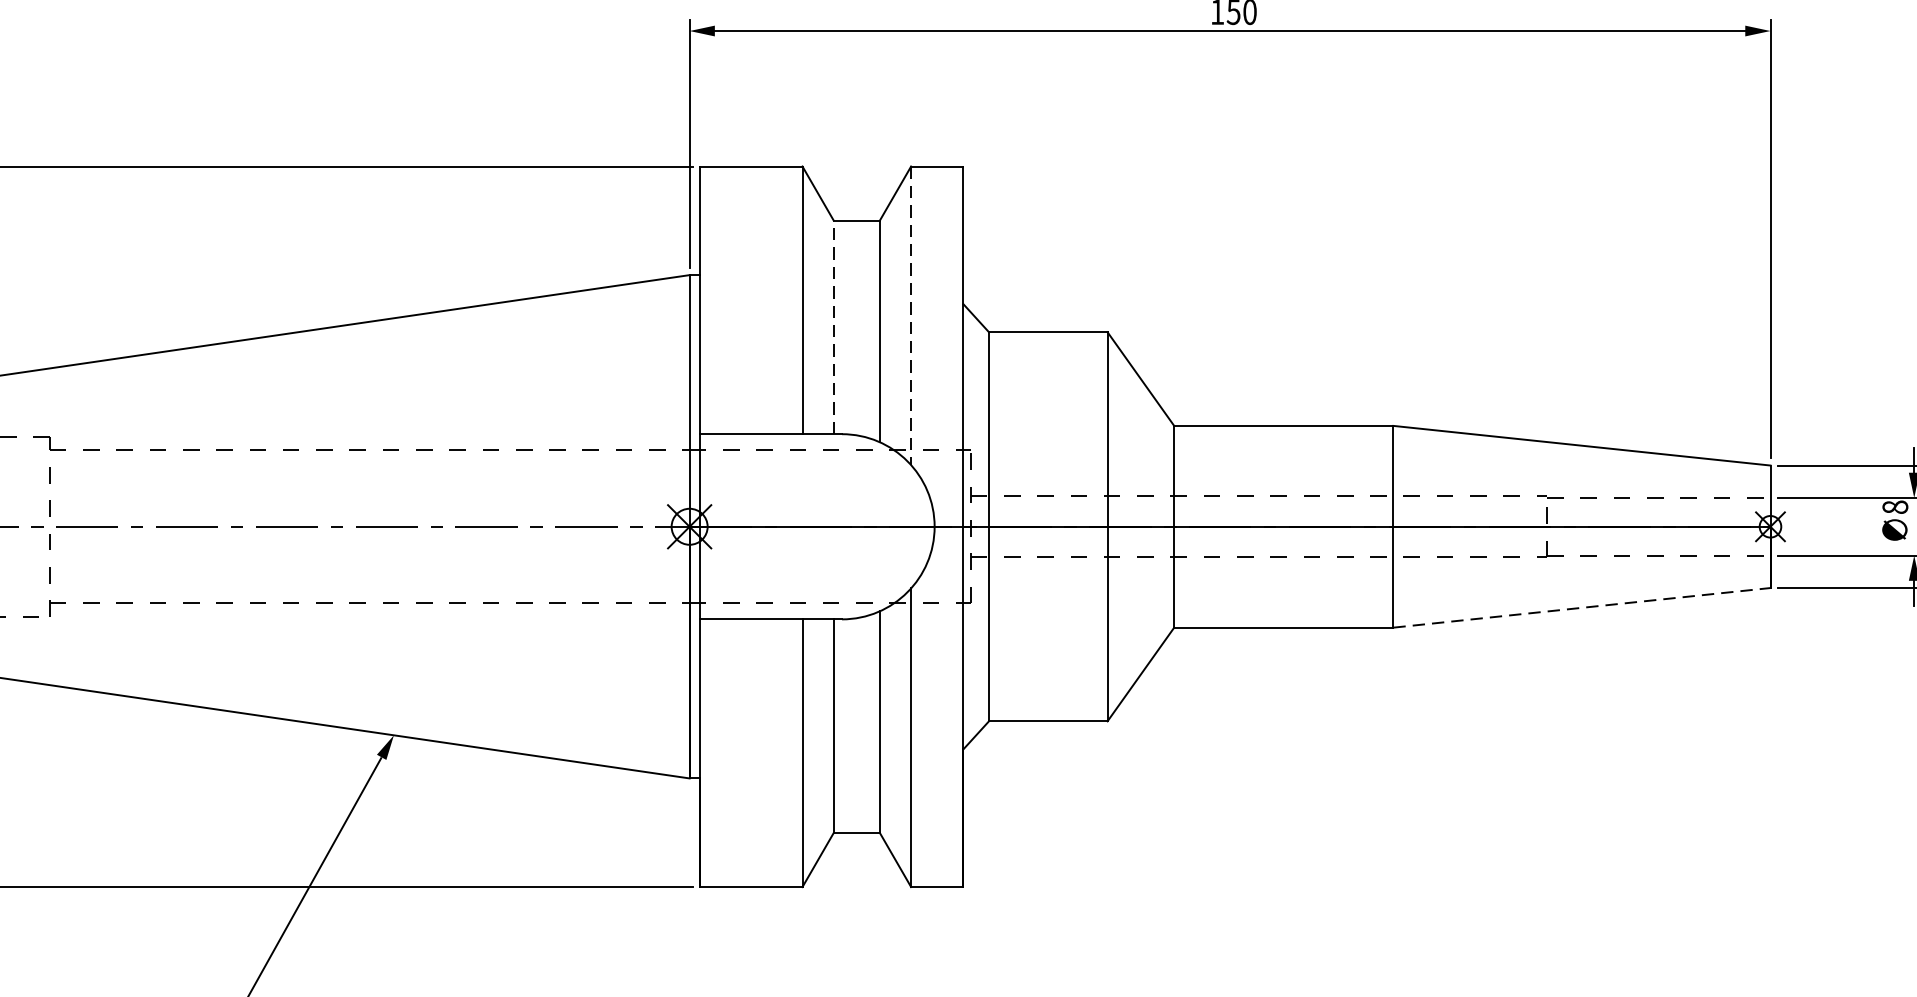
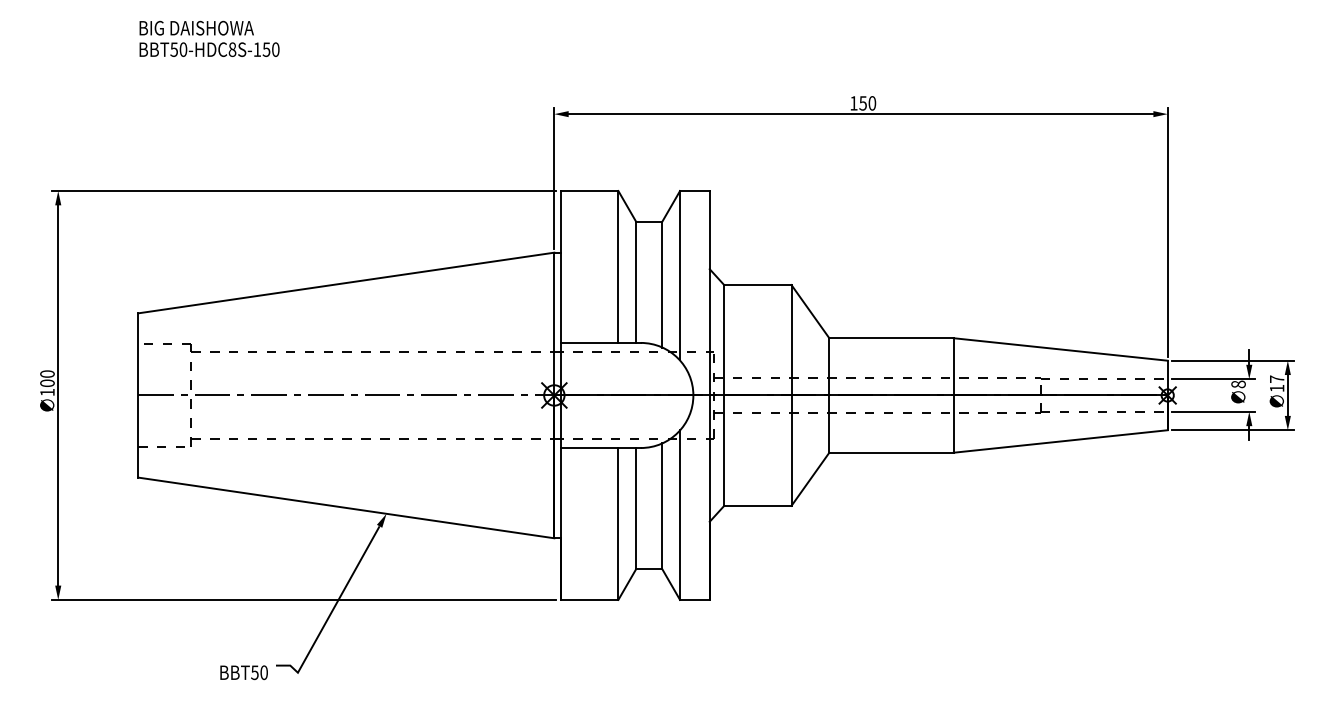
line: (911, 315) -> (680, 275), dashed -> solid
line: (834, 327) -> (636, 282), dashed -> solid
line: (1581, 607) -> (1060, 441), dashed -> solid

